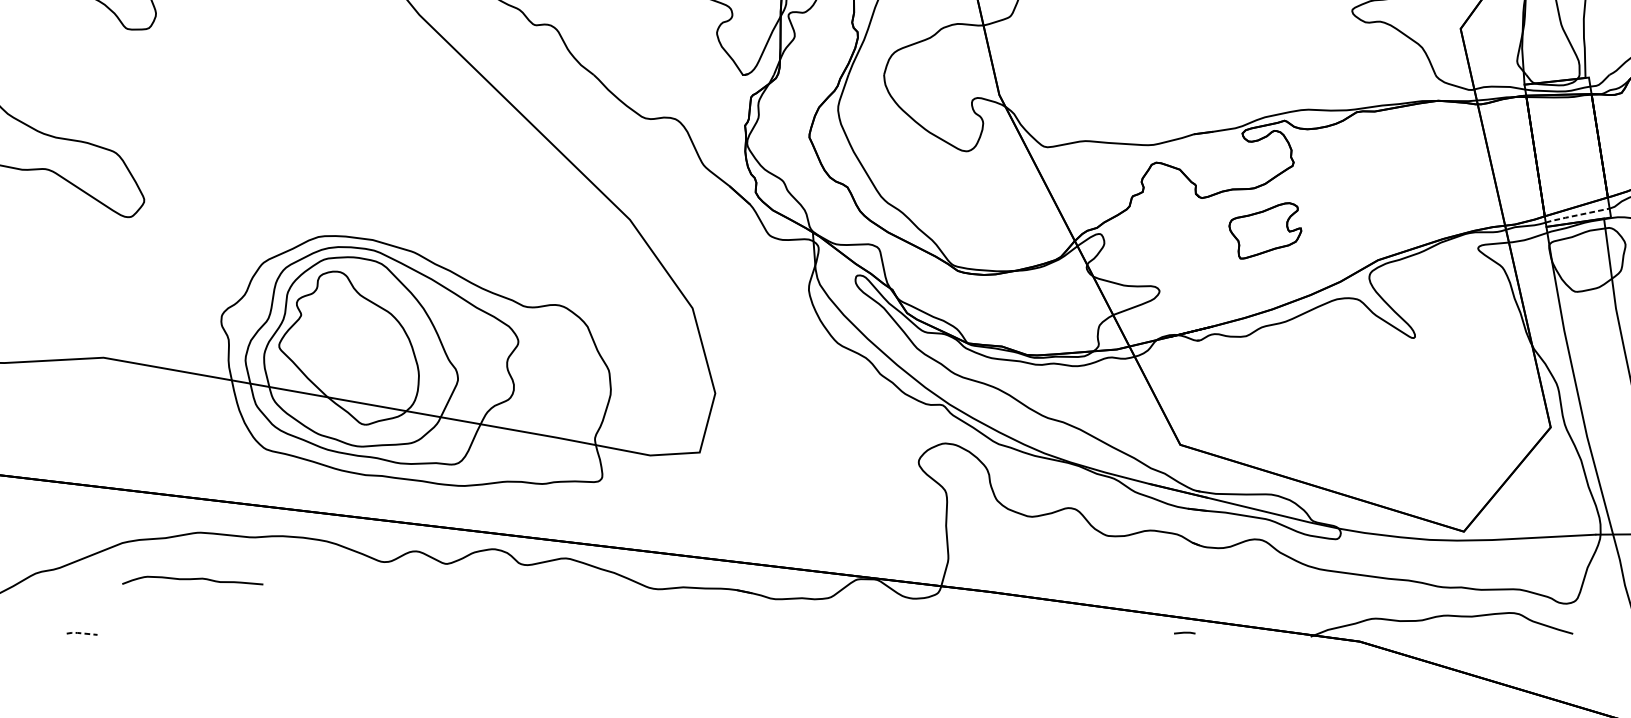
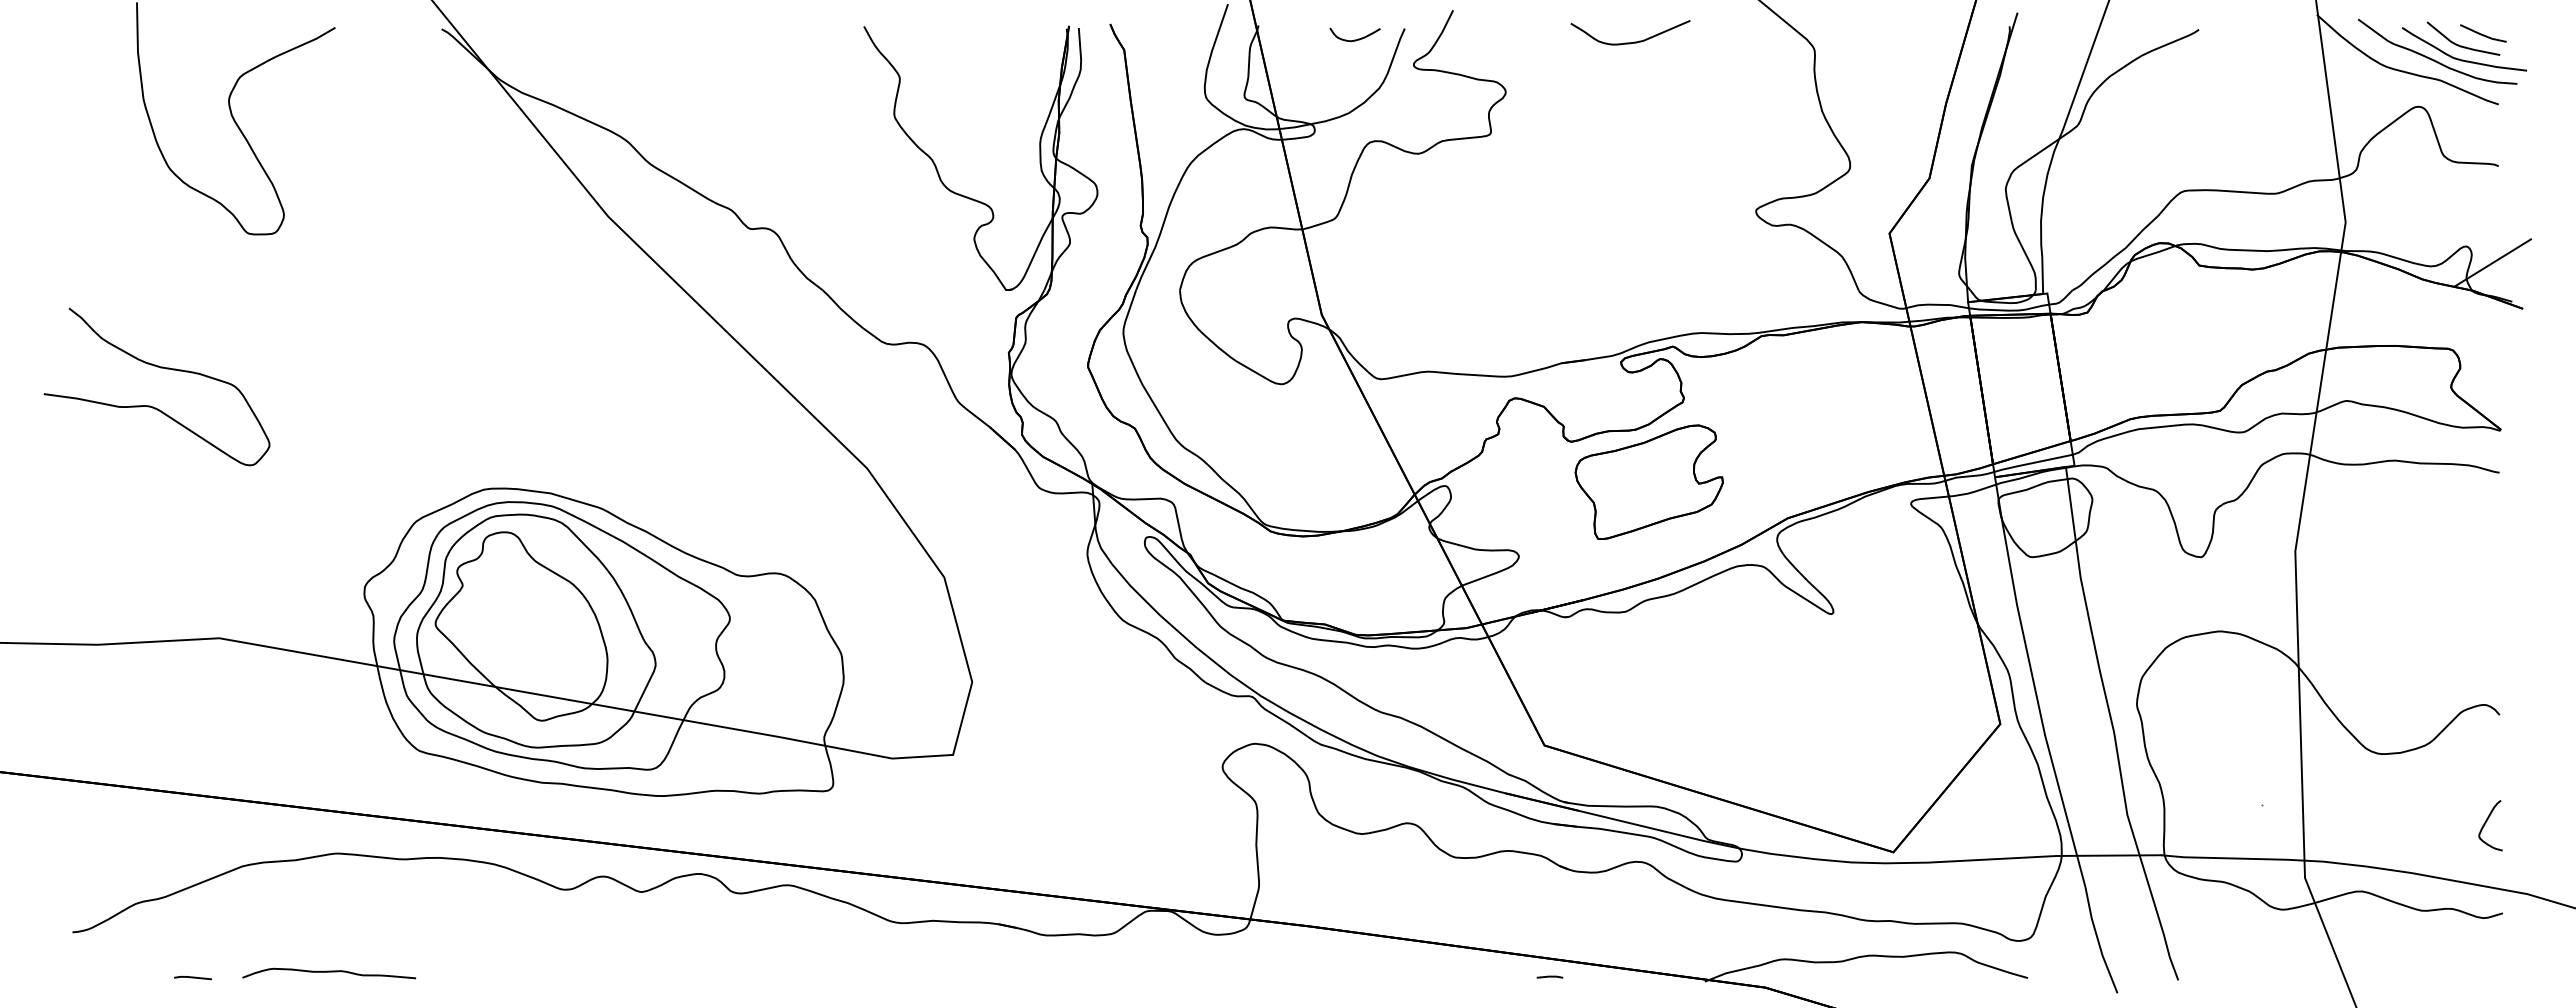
line: (1576, 215) -> (2032, 463), dashed -> solid
part: (1264, 230) -> (1648, 481), size x1.67
curve: (192, 579) -> (328, 972), moved
line: (81, 633) -> (192, 977), dashed -> solid

